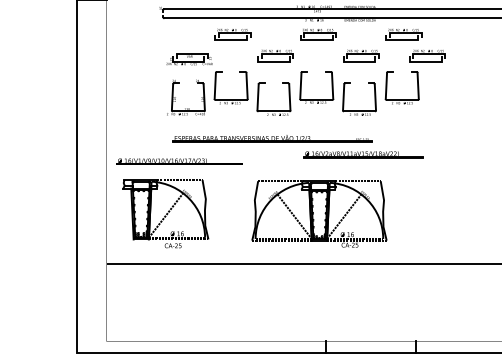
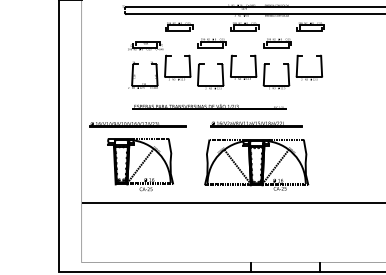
part: (427, 56) -> (328, 43), removed
part: (363, 155) -> (256, 124), moved
part: (165, 213) -> (140, 164), moved
part: (319, 213) -> (256, 164), moved

